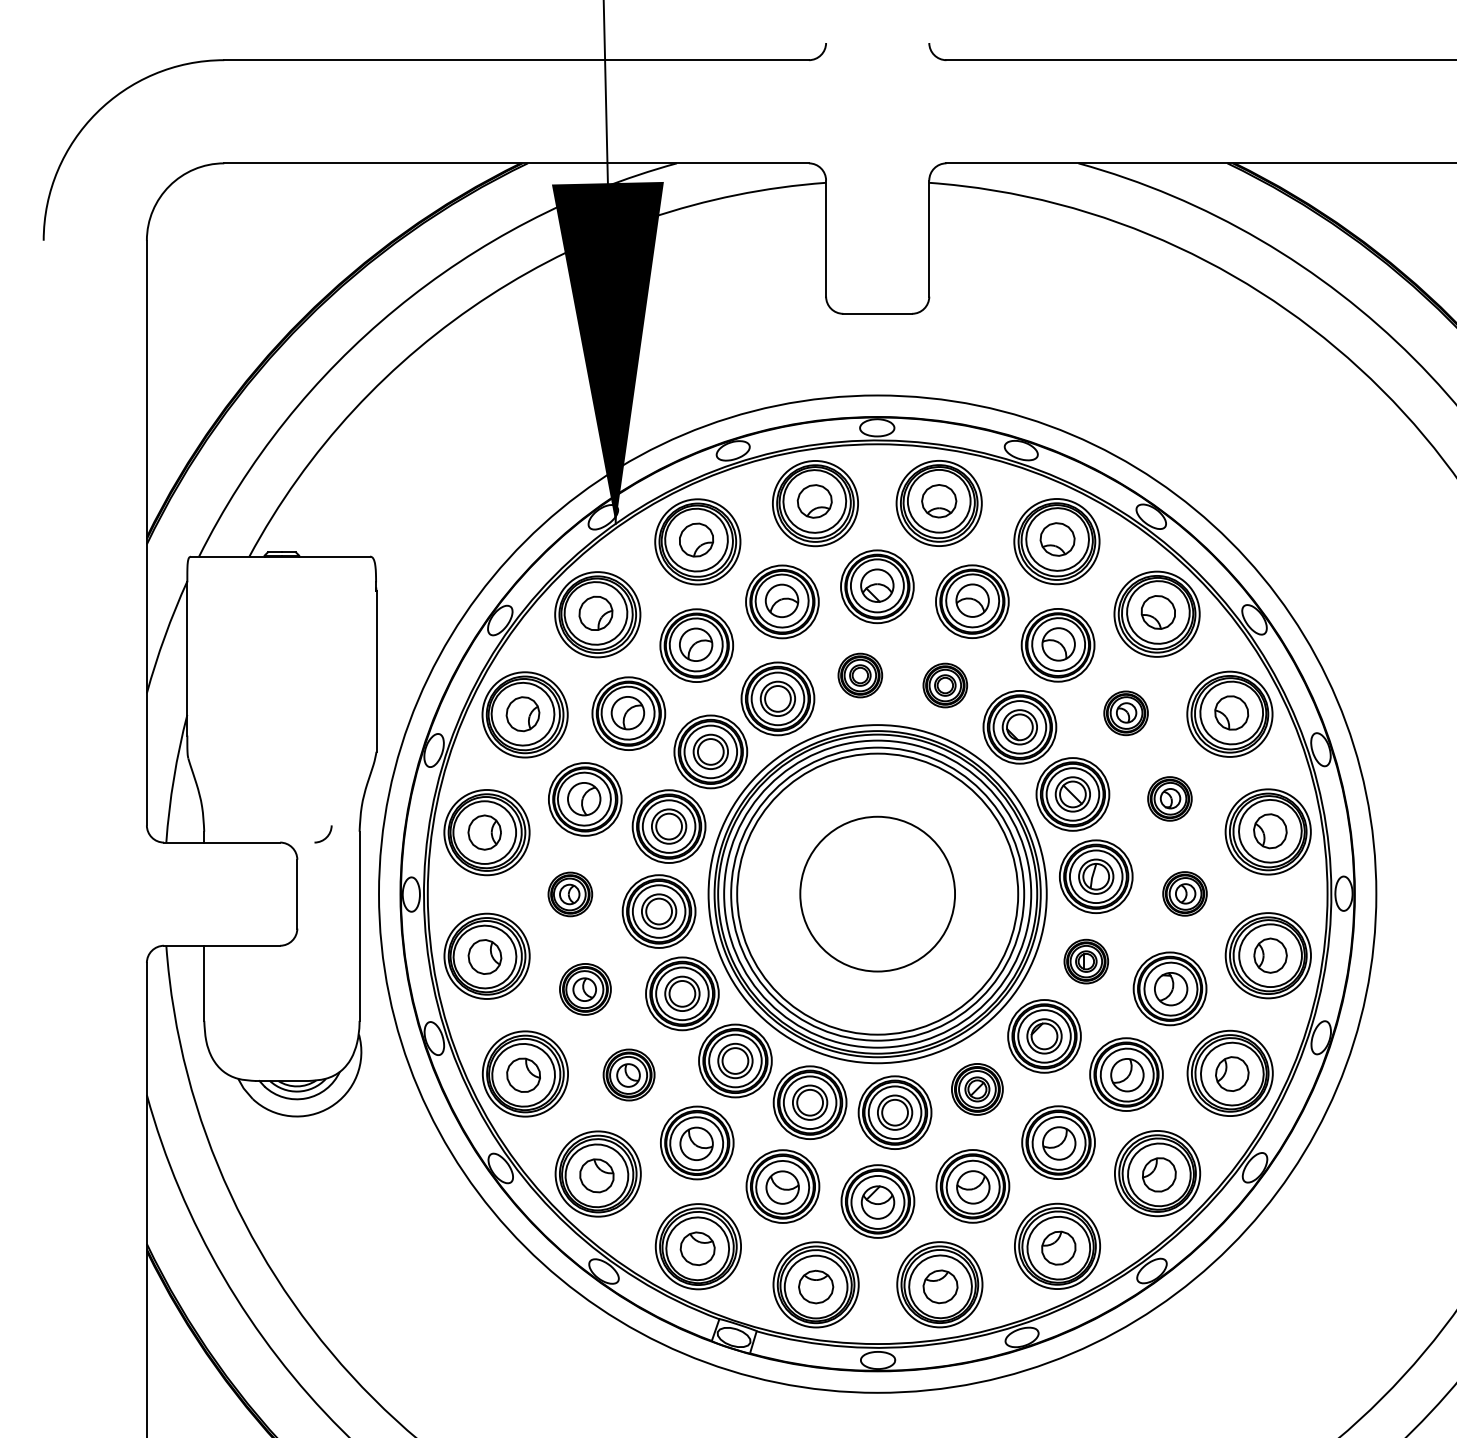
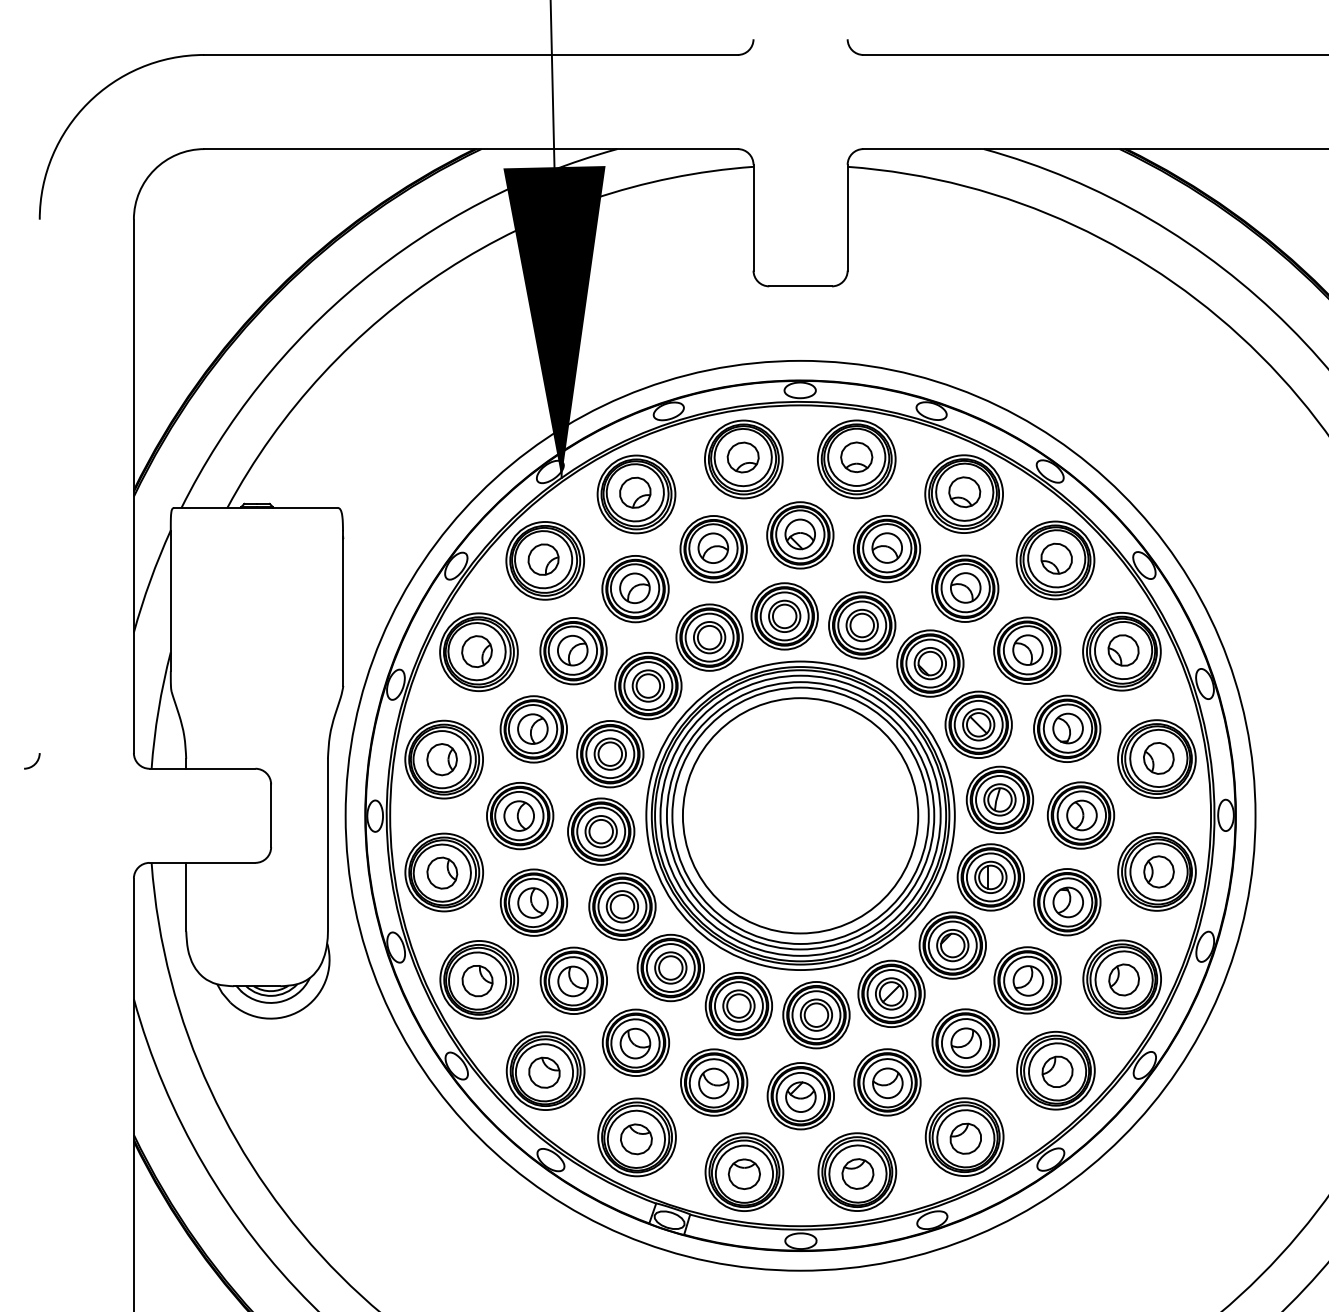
part: (860, 675) -> (784, 616), size x1.67
part: (945, 685) -> (862, 625), size x1.67
part: (1125, 713) -> (1026, 650), size x1.67
part: (1169, 798) -> (1066, 728), size x1.67
arc: (326, 836) -> (35, 763), moved
part: (1184, 893) -> (1080, 815), size x1.67
part: (570, 894) -> (520, 816), size x1.67
circle: (877, 894) -> (800, 816), size x1.67
part: (1086, 961) -> (991, 877), size x1.67
part: (585, 989) -> (534, 902), size x1.43
part: (628, 1074) -> (573, 980), size x1.43
part: (977, 1089) -> (891, 994), size x1.43

